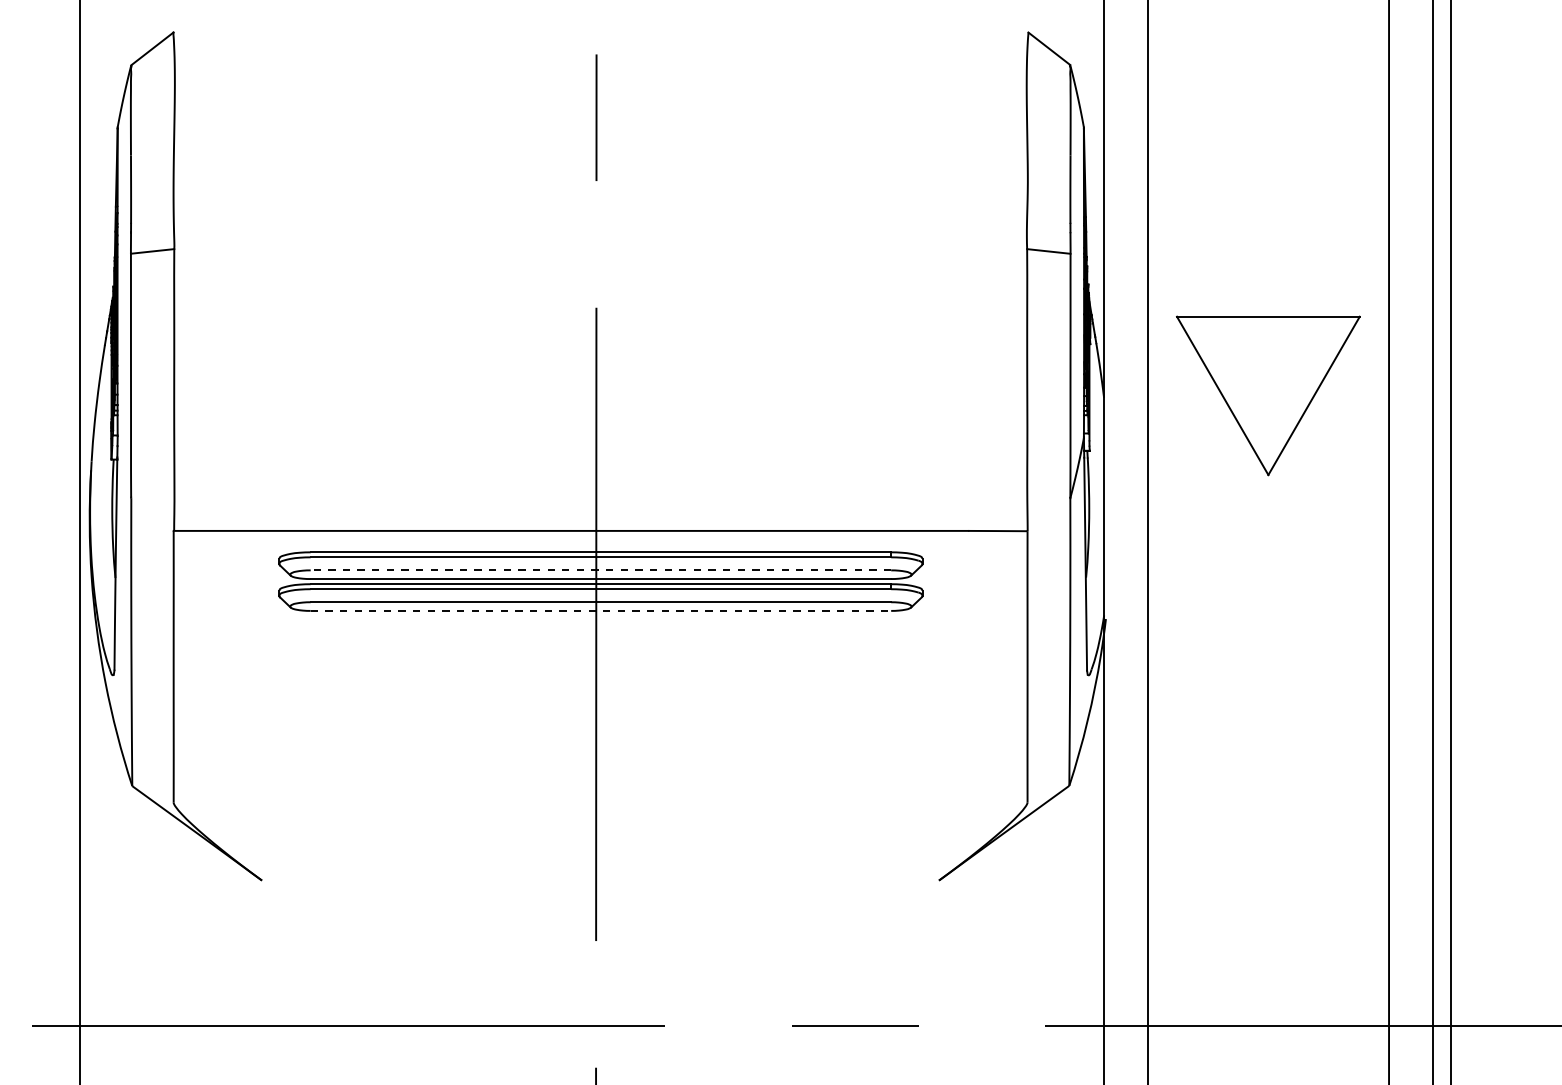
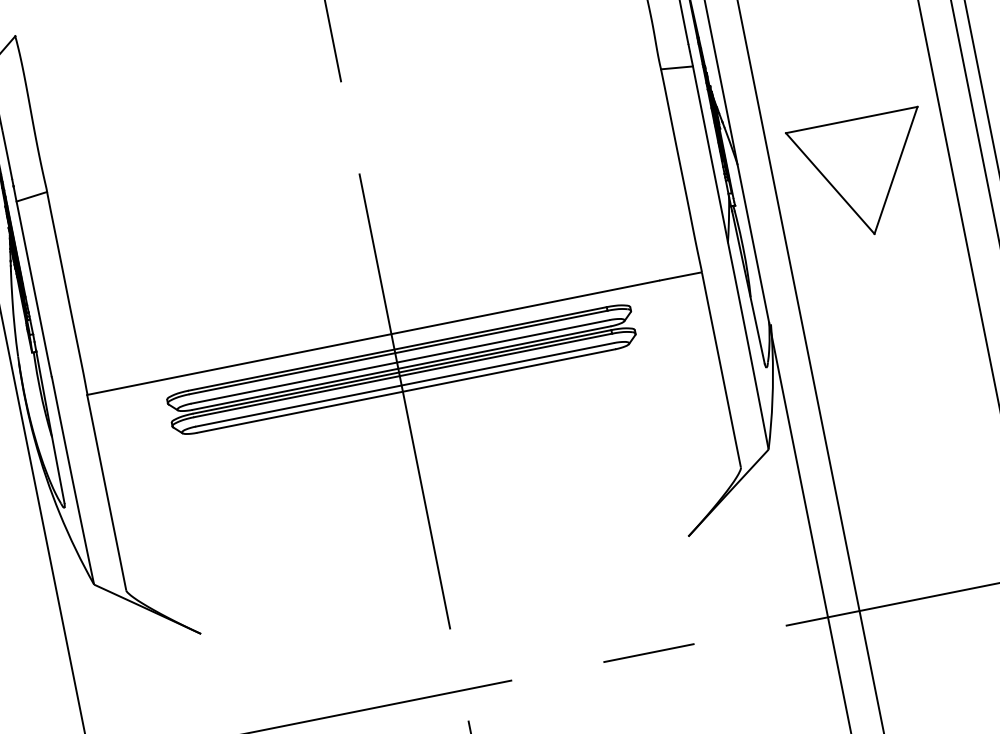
part: (1268, 395) -> (863, 176), moved
line: (600, 570) -> (400, 362), dashed -> solid
line: (601, 610) -> (406, 390), dashed -> solid

